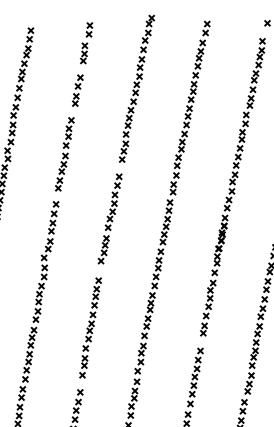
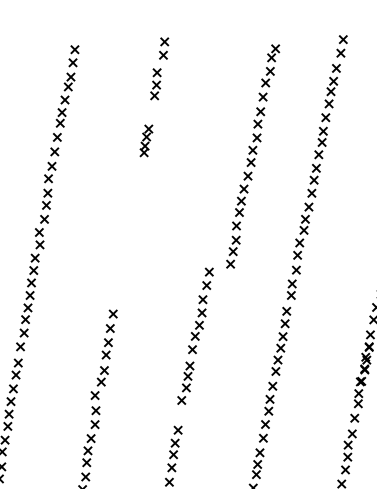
part: (136, 88) -> (252, 155), moved
part: (77, 90) -> (145, 140), size x0.6
part: (64, 154) -> (126, 238), removed

